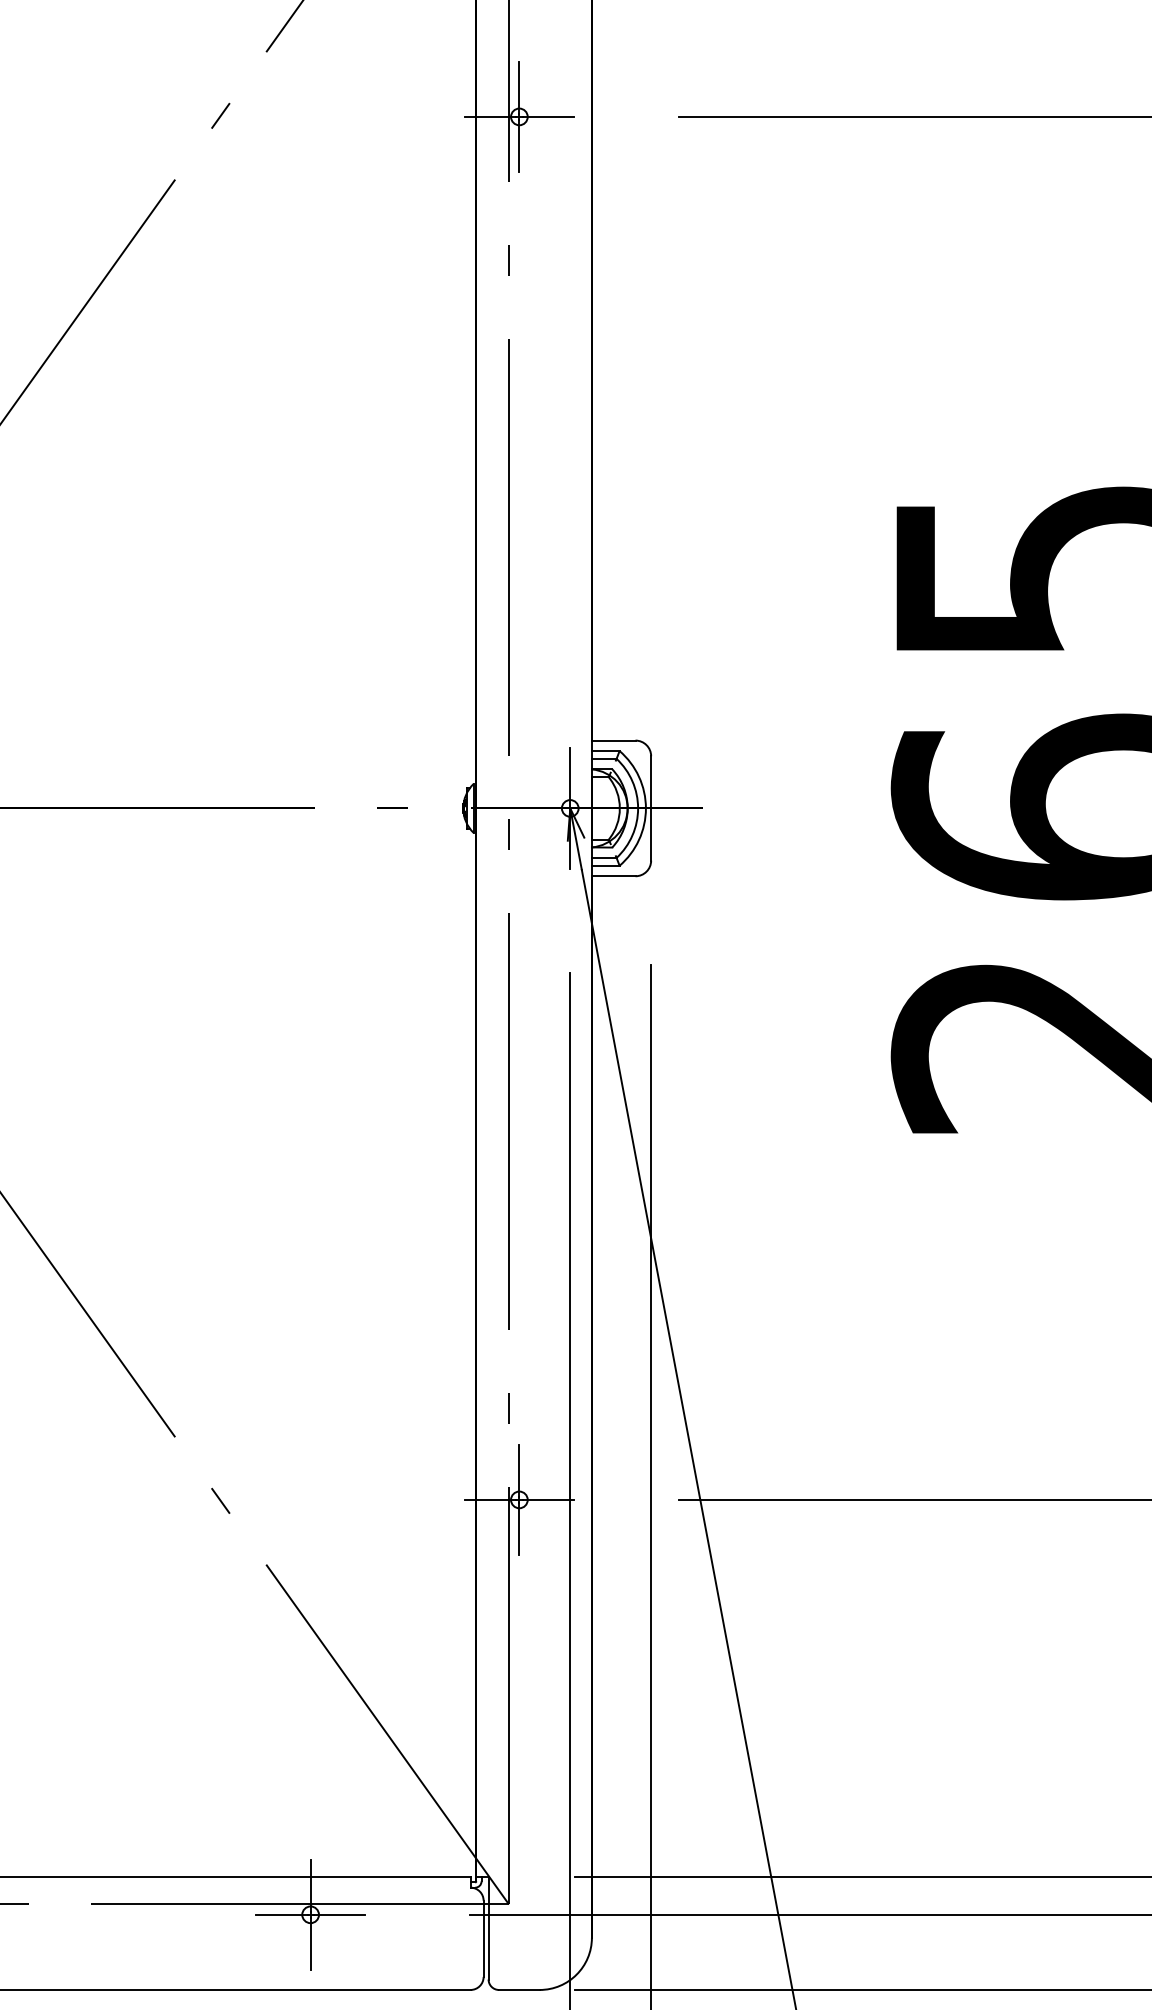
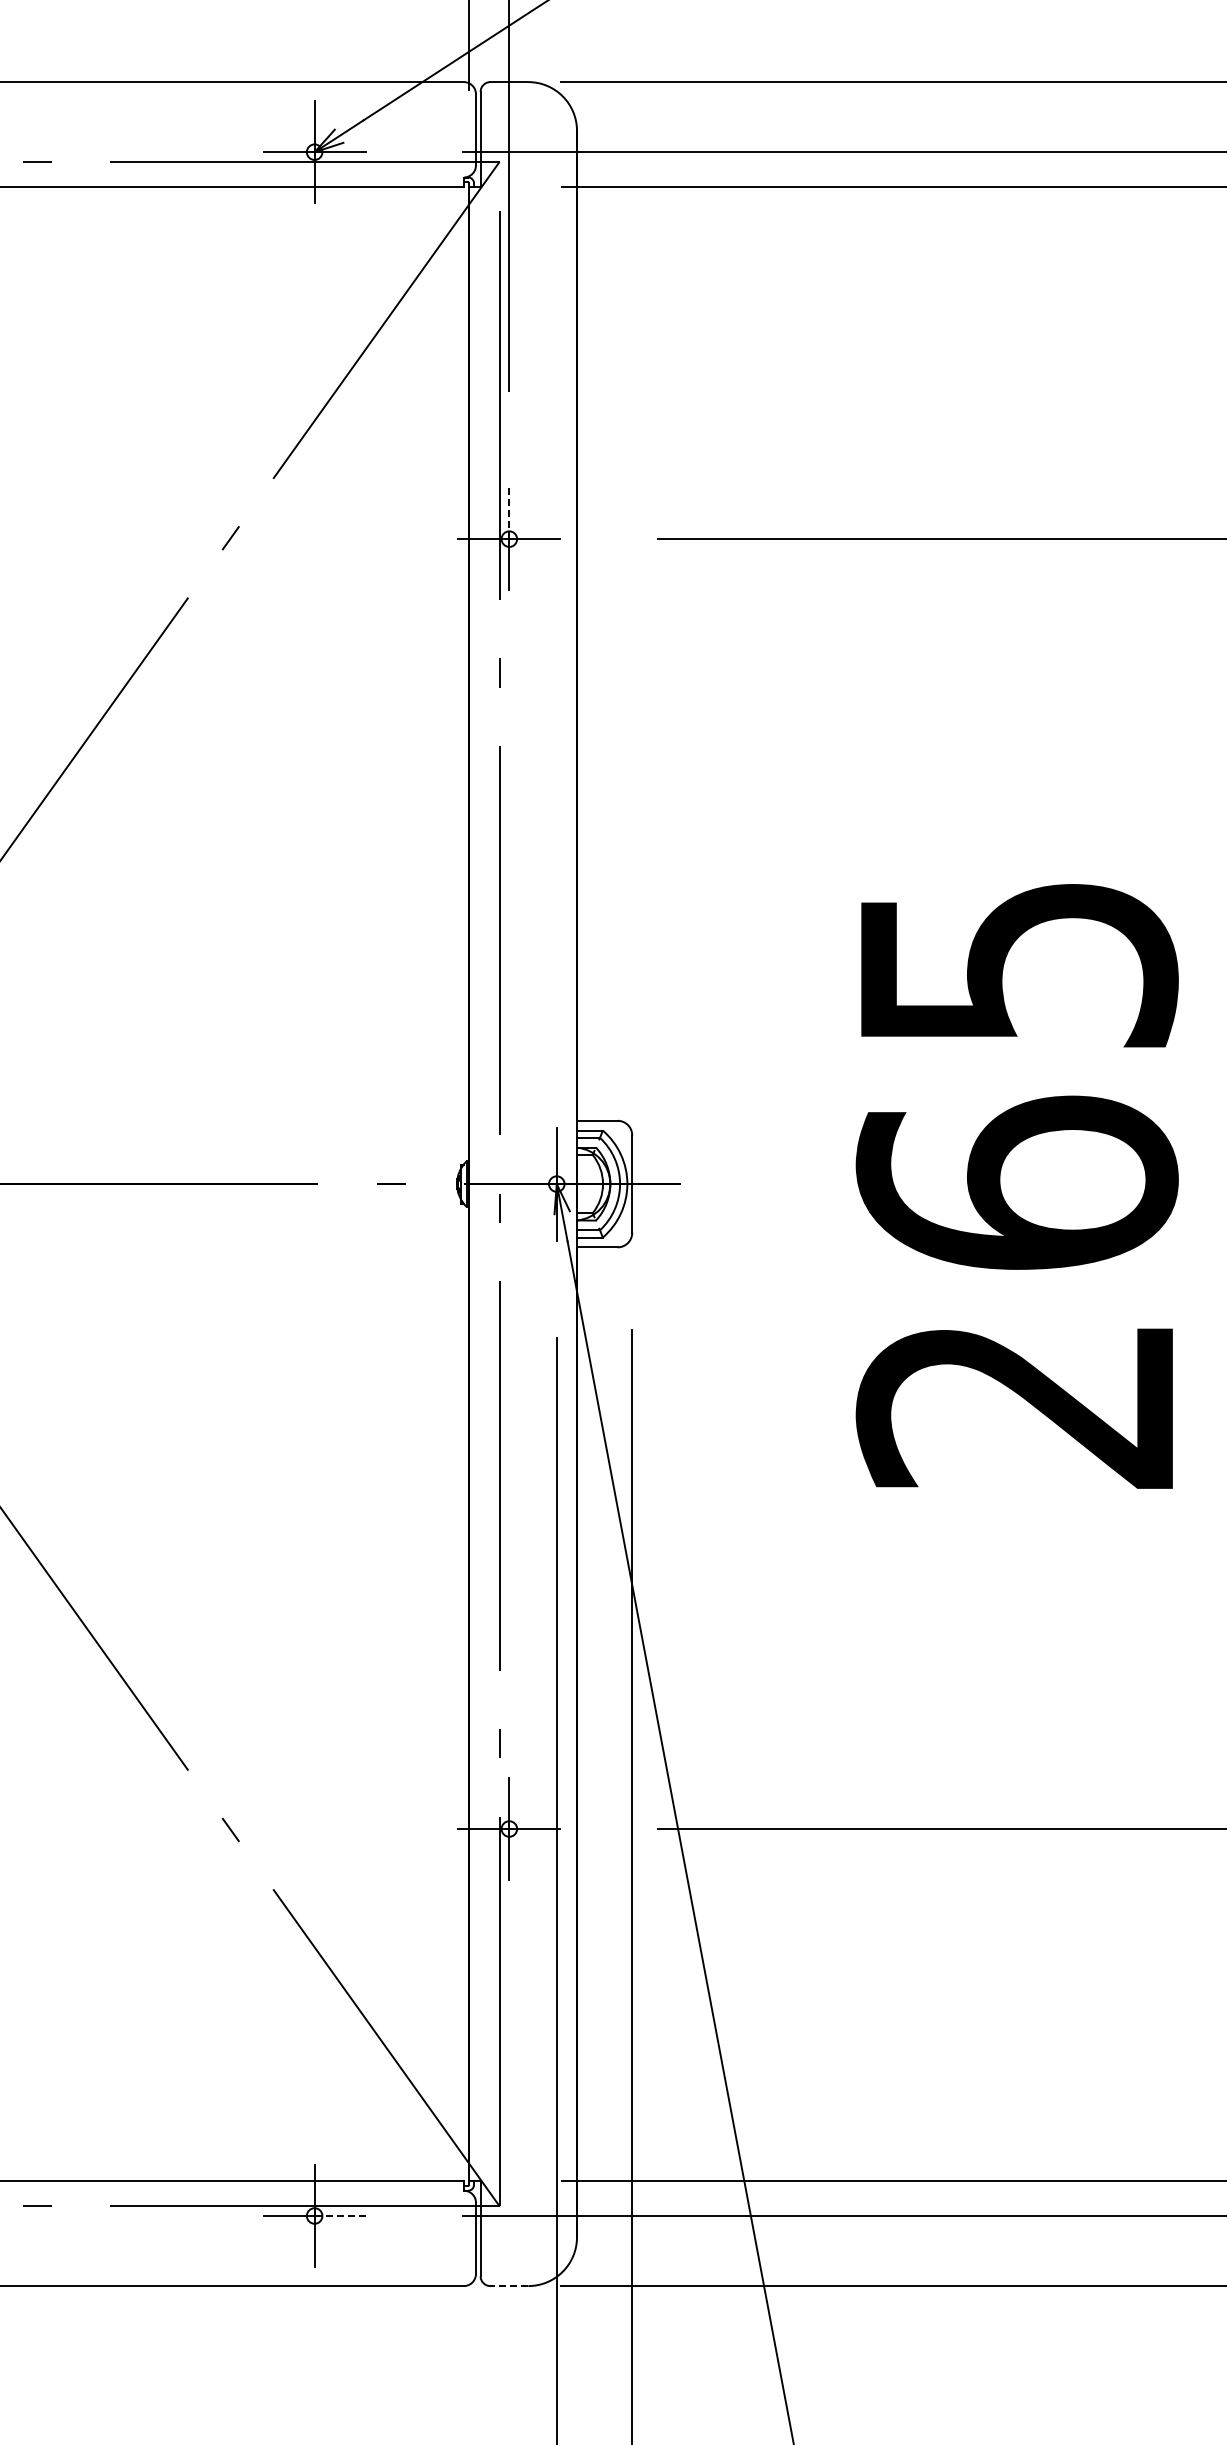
line: (519, 88) -> (509, 512), solid -> dashed
line: (339, 1914) -> (341, 2215), solid -> dashed
line: (519, 1990) -> (509, 2286), solid -> dashed

